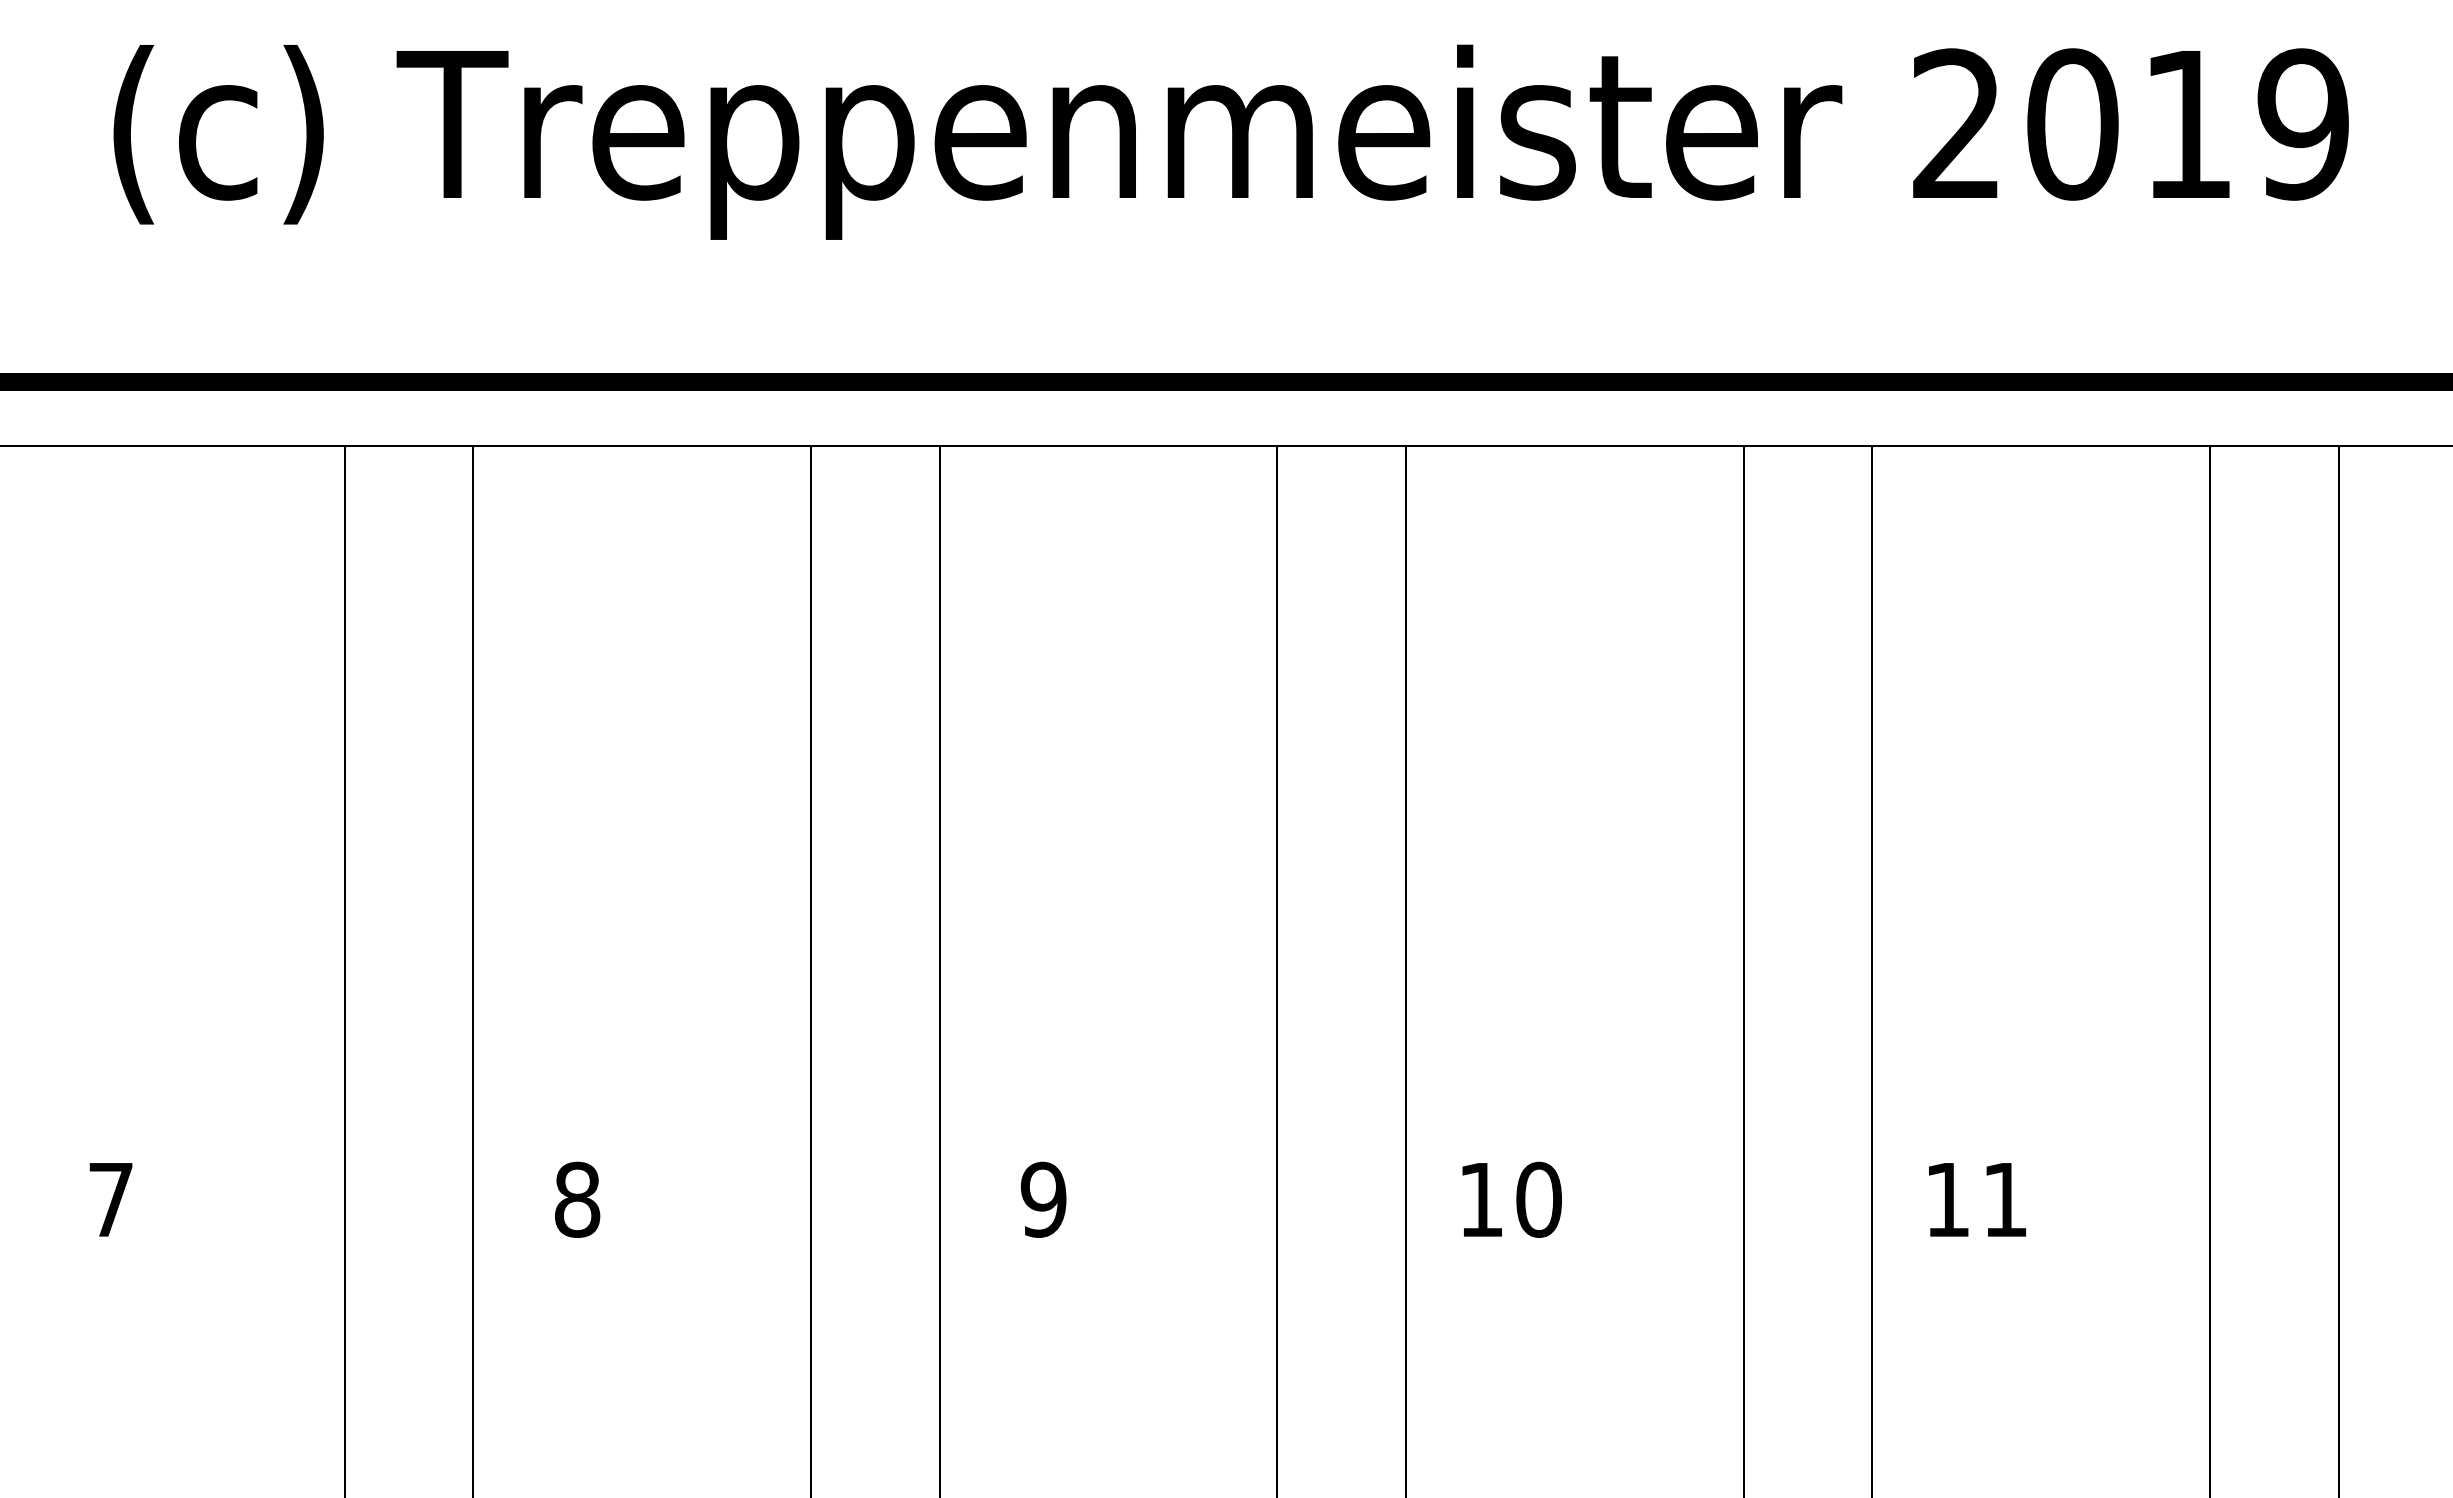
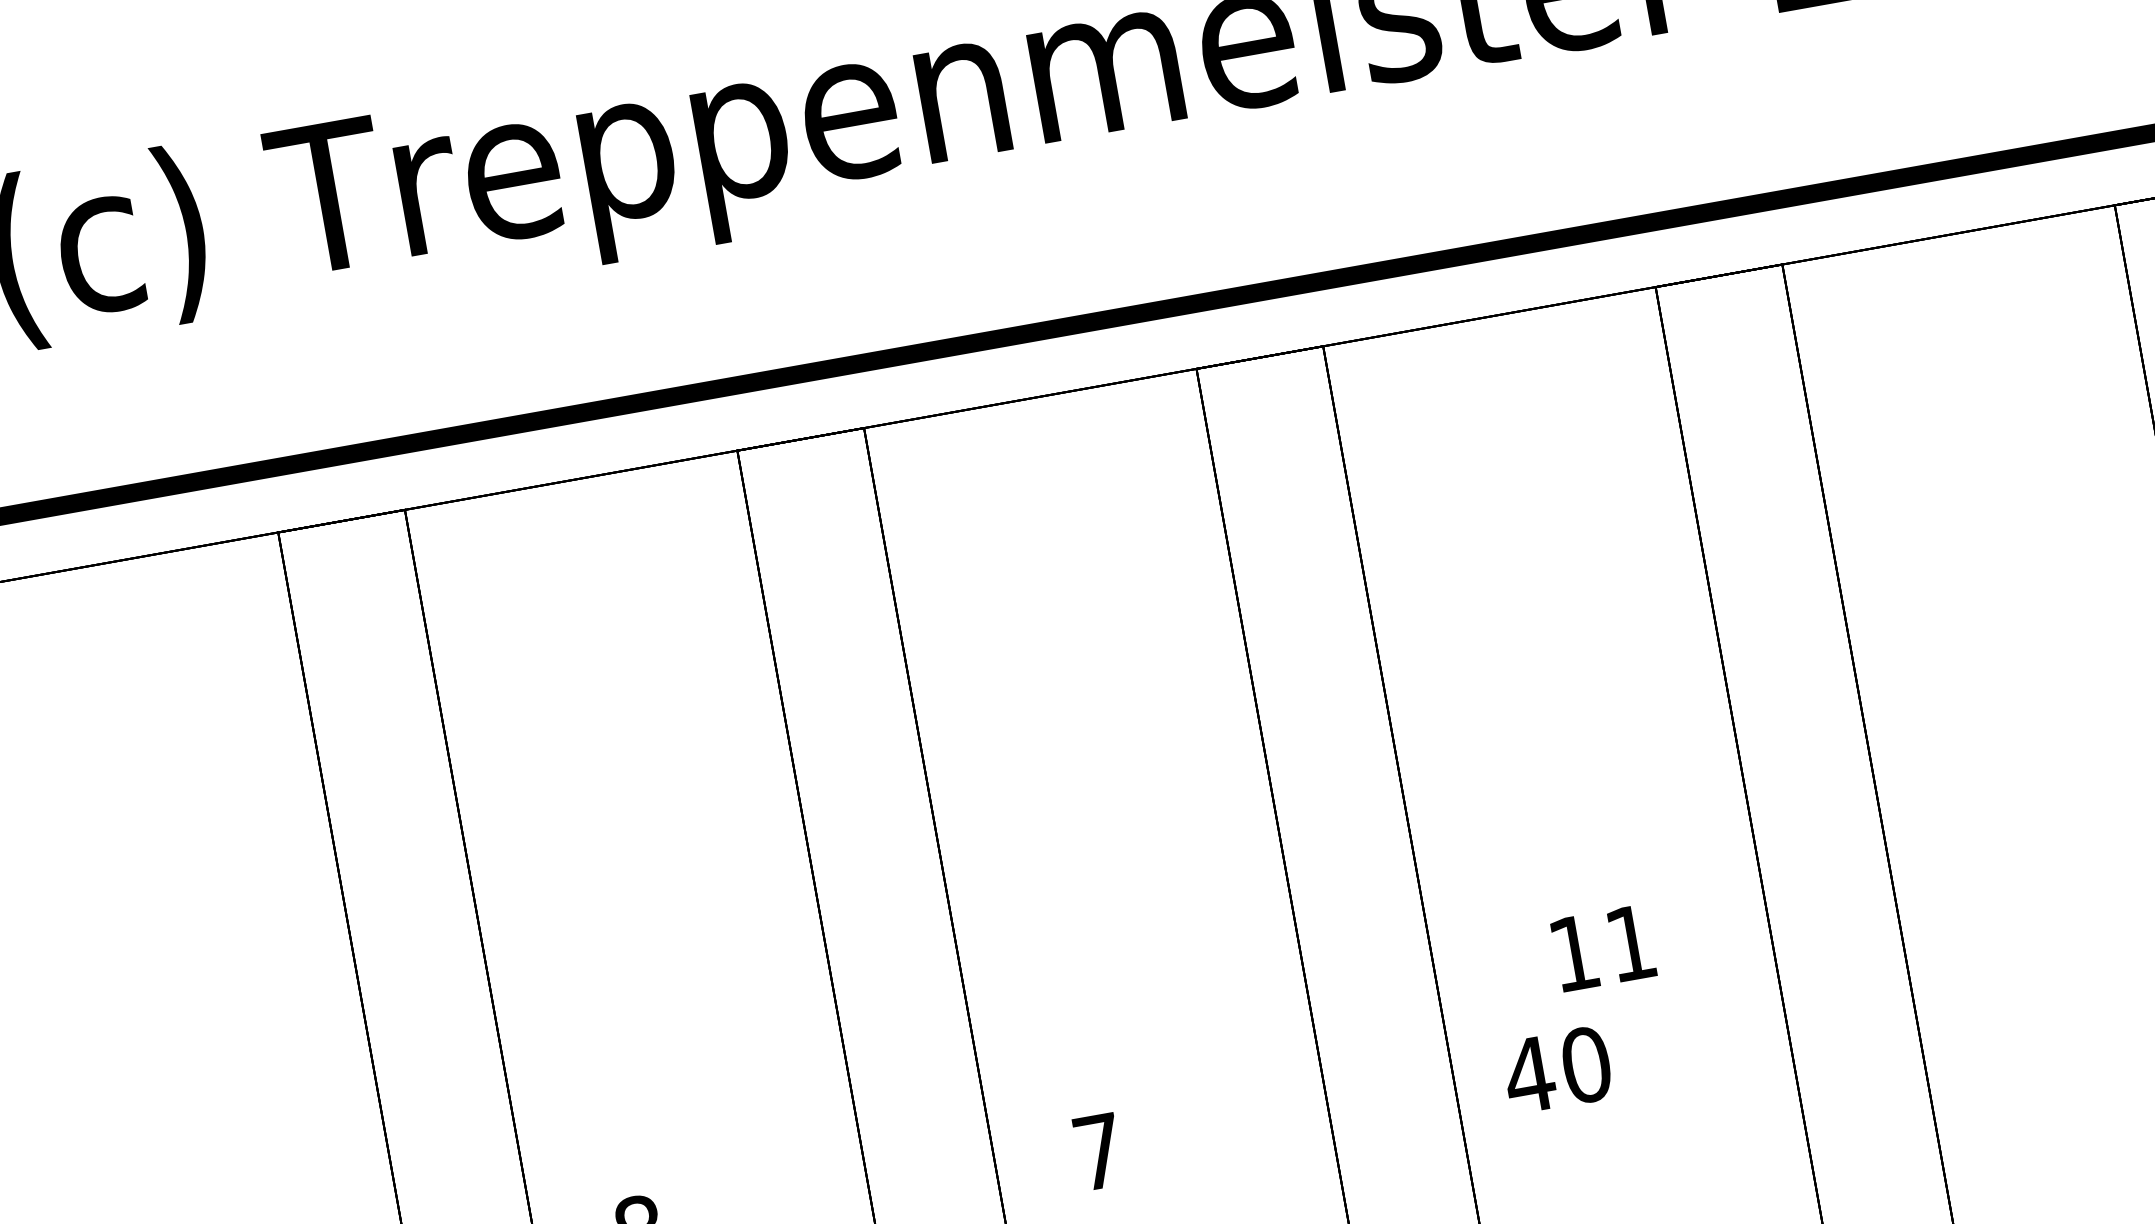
text: (1043, 1199) -> (1098, 1151), 9 -> 7
text: (1481, 1199) -> (1529, 1074), 10 -> 40
text: (1977, 1199) -> (1603, 947), moved

